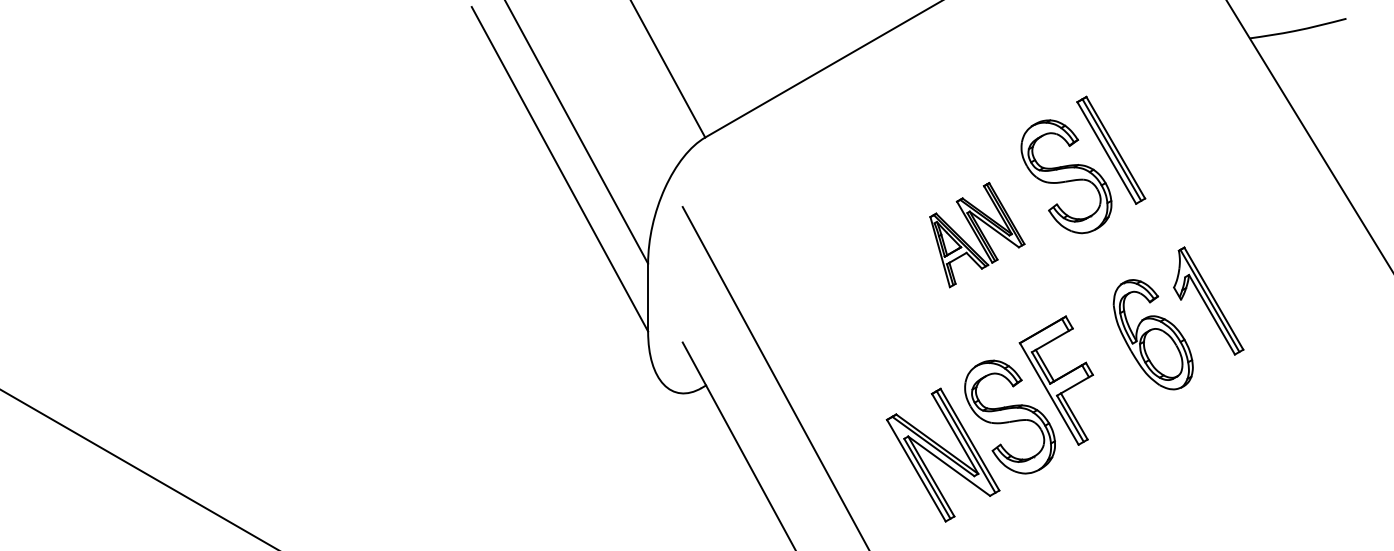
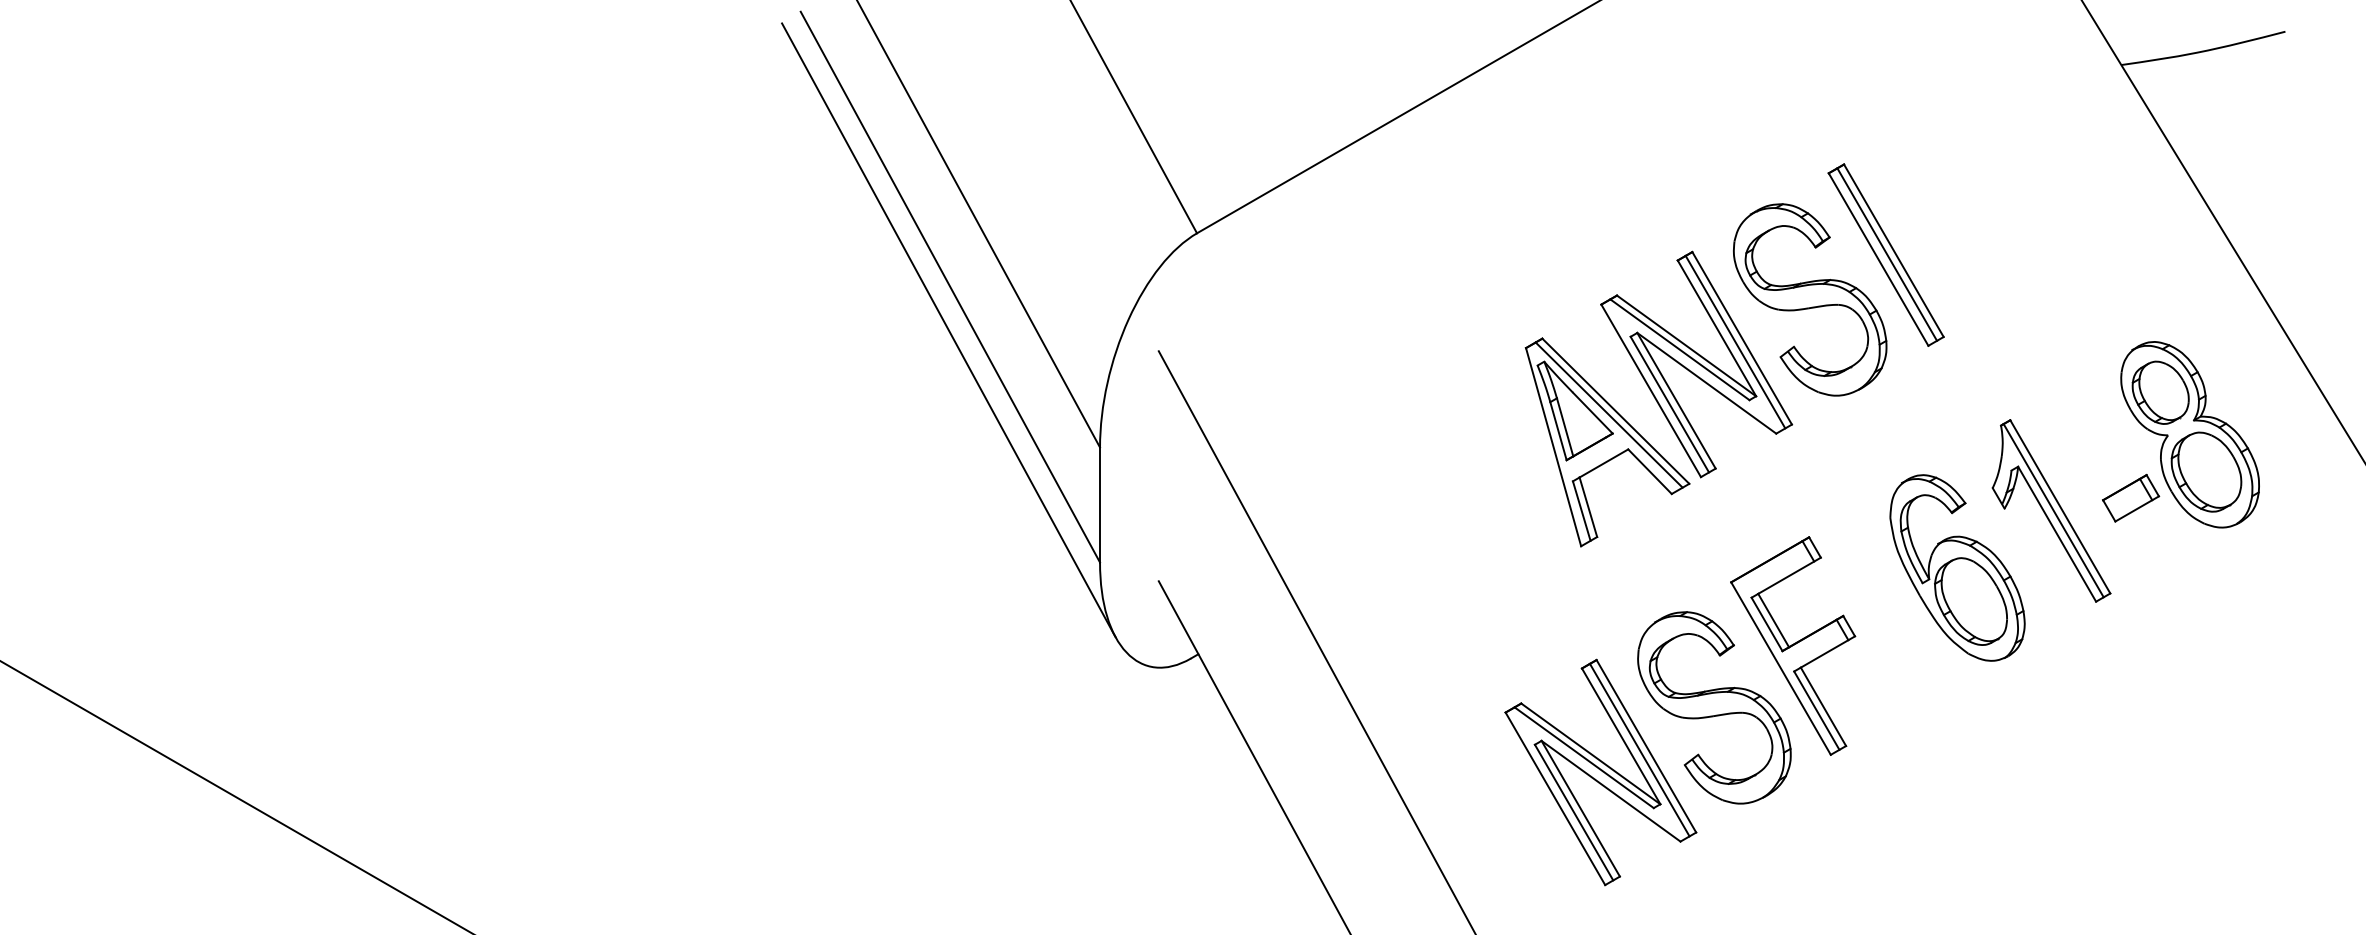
line: (558, 194) -> (947, 330), added
part: (977, 234) -> (1659, 397), size x1.67
part: (1284, 255) -> (2180, 433), added

